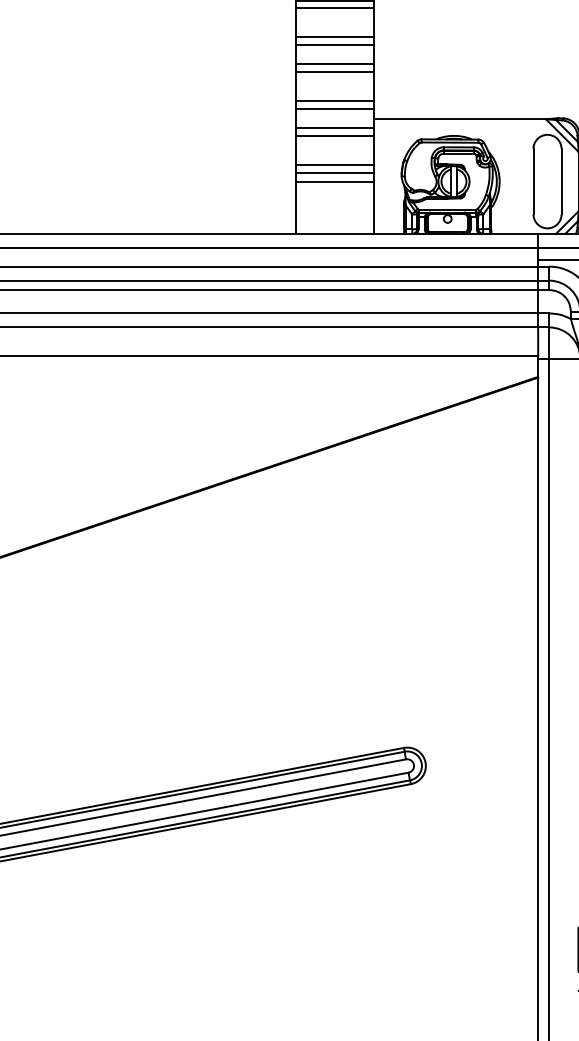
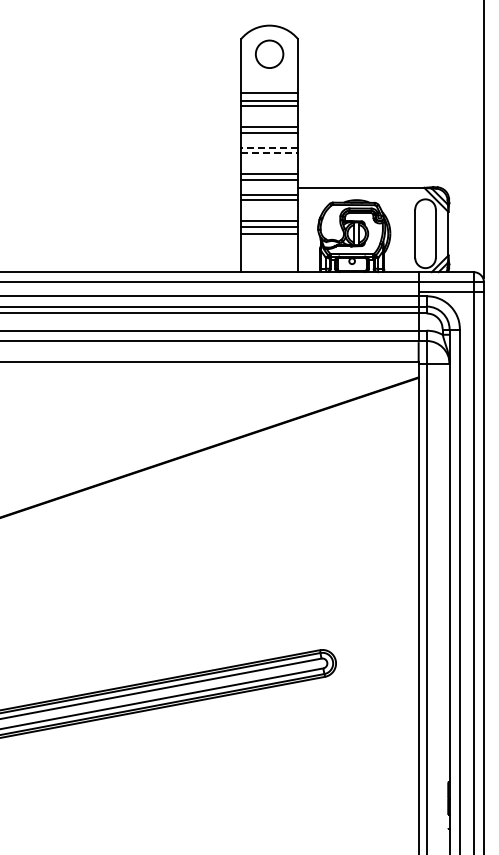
line: (335, 64) -> (269, 147), solid -> dashed
line: (335, 72) -> (269, 153), solid -> dashed

